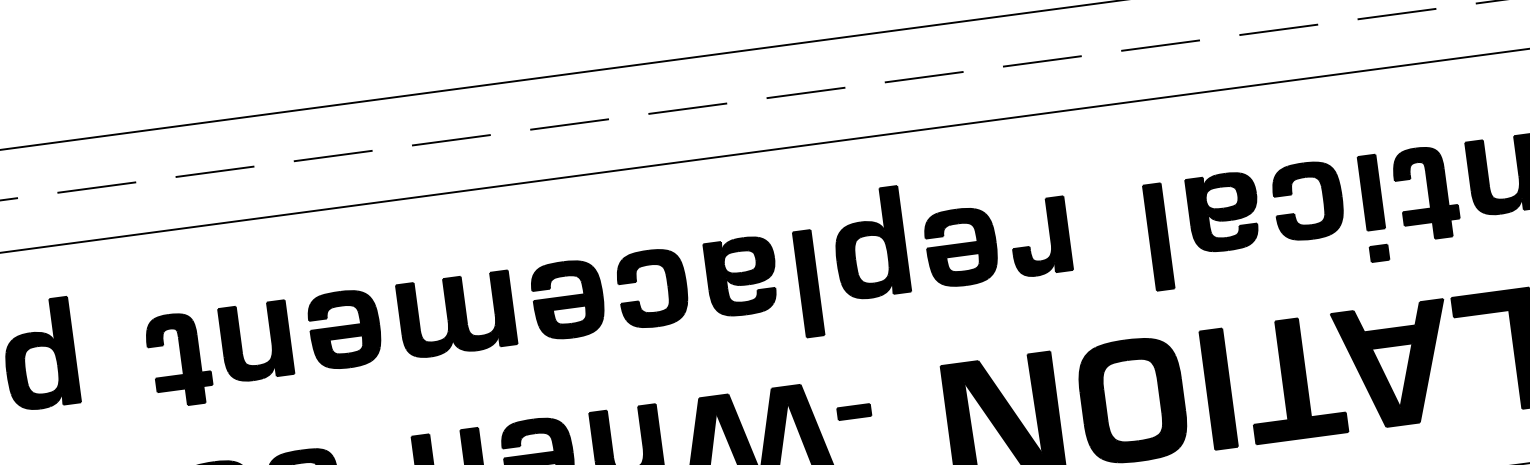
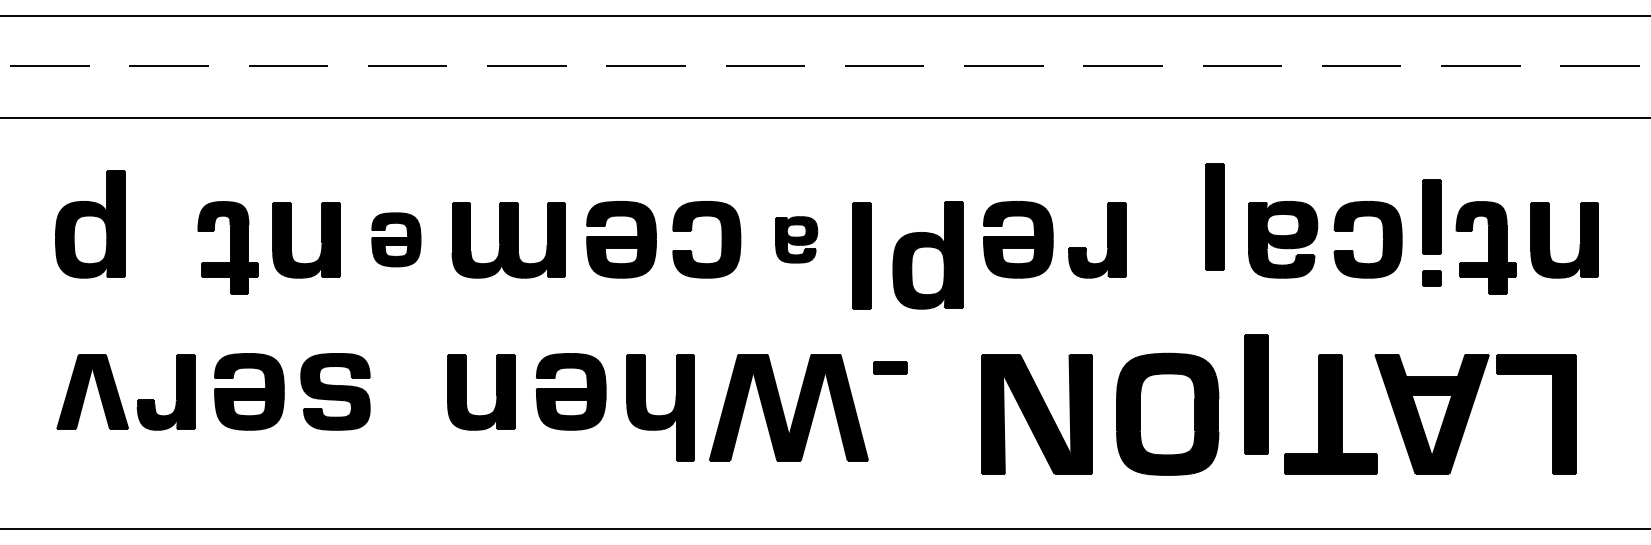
part: (1373, 208) -> (1431, 232), moved
part: (1158, 236) -> (1214, 216), moved
part: (869, 244) -> (927, 255), moved
part: (741, 276) -> (796, 239), size x0.6
part: (345, 329) -> (396, 239), size x0.7
part: (1218, 389) -> (1256, 394), moved
part: (854, 411) -> (890, 367), moved

